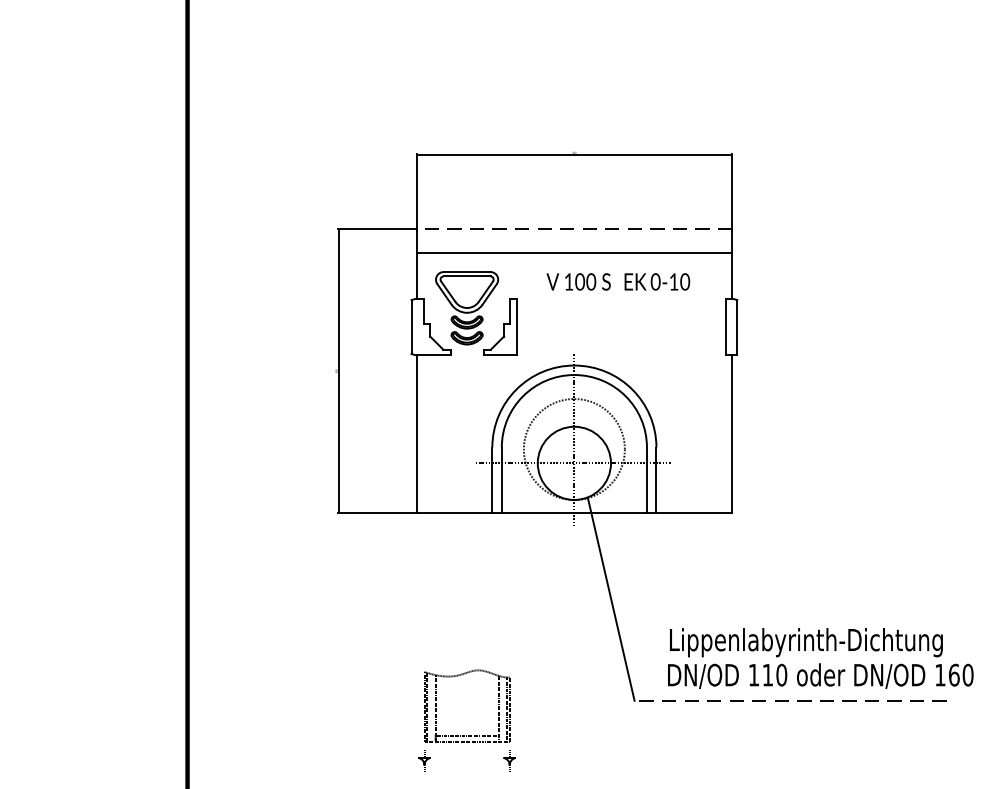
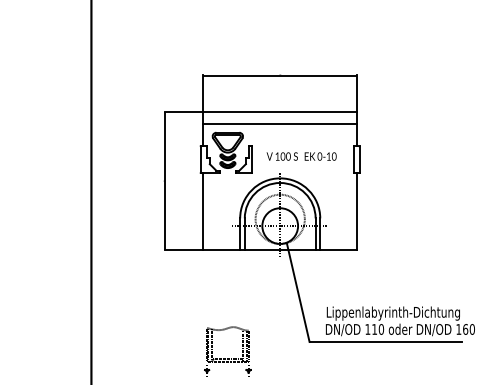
line: (574, 228) -> (280, 111), dashed -> solid
text: (617, 281) -> (301, 156), moved
line: (790, 699) -> (385, 341), dashed -> solid

